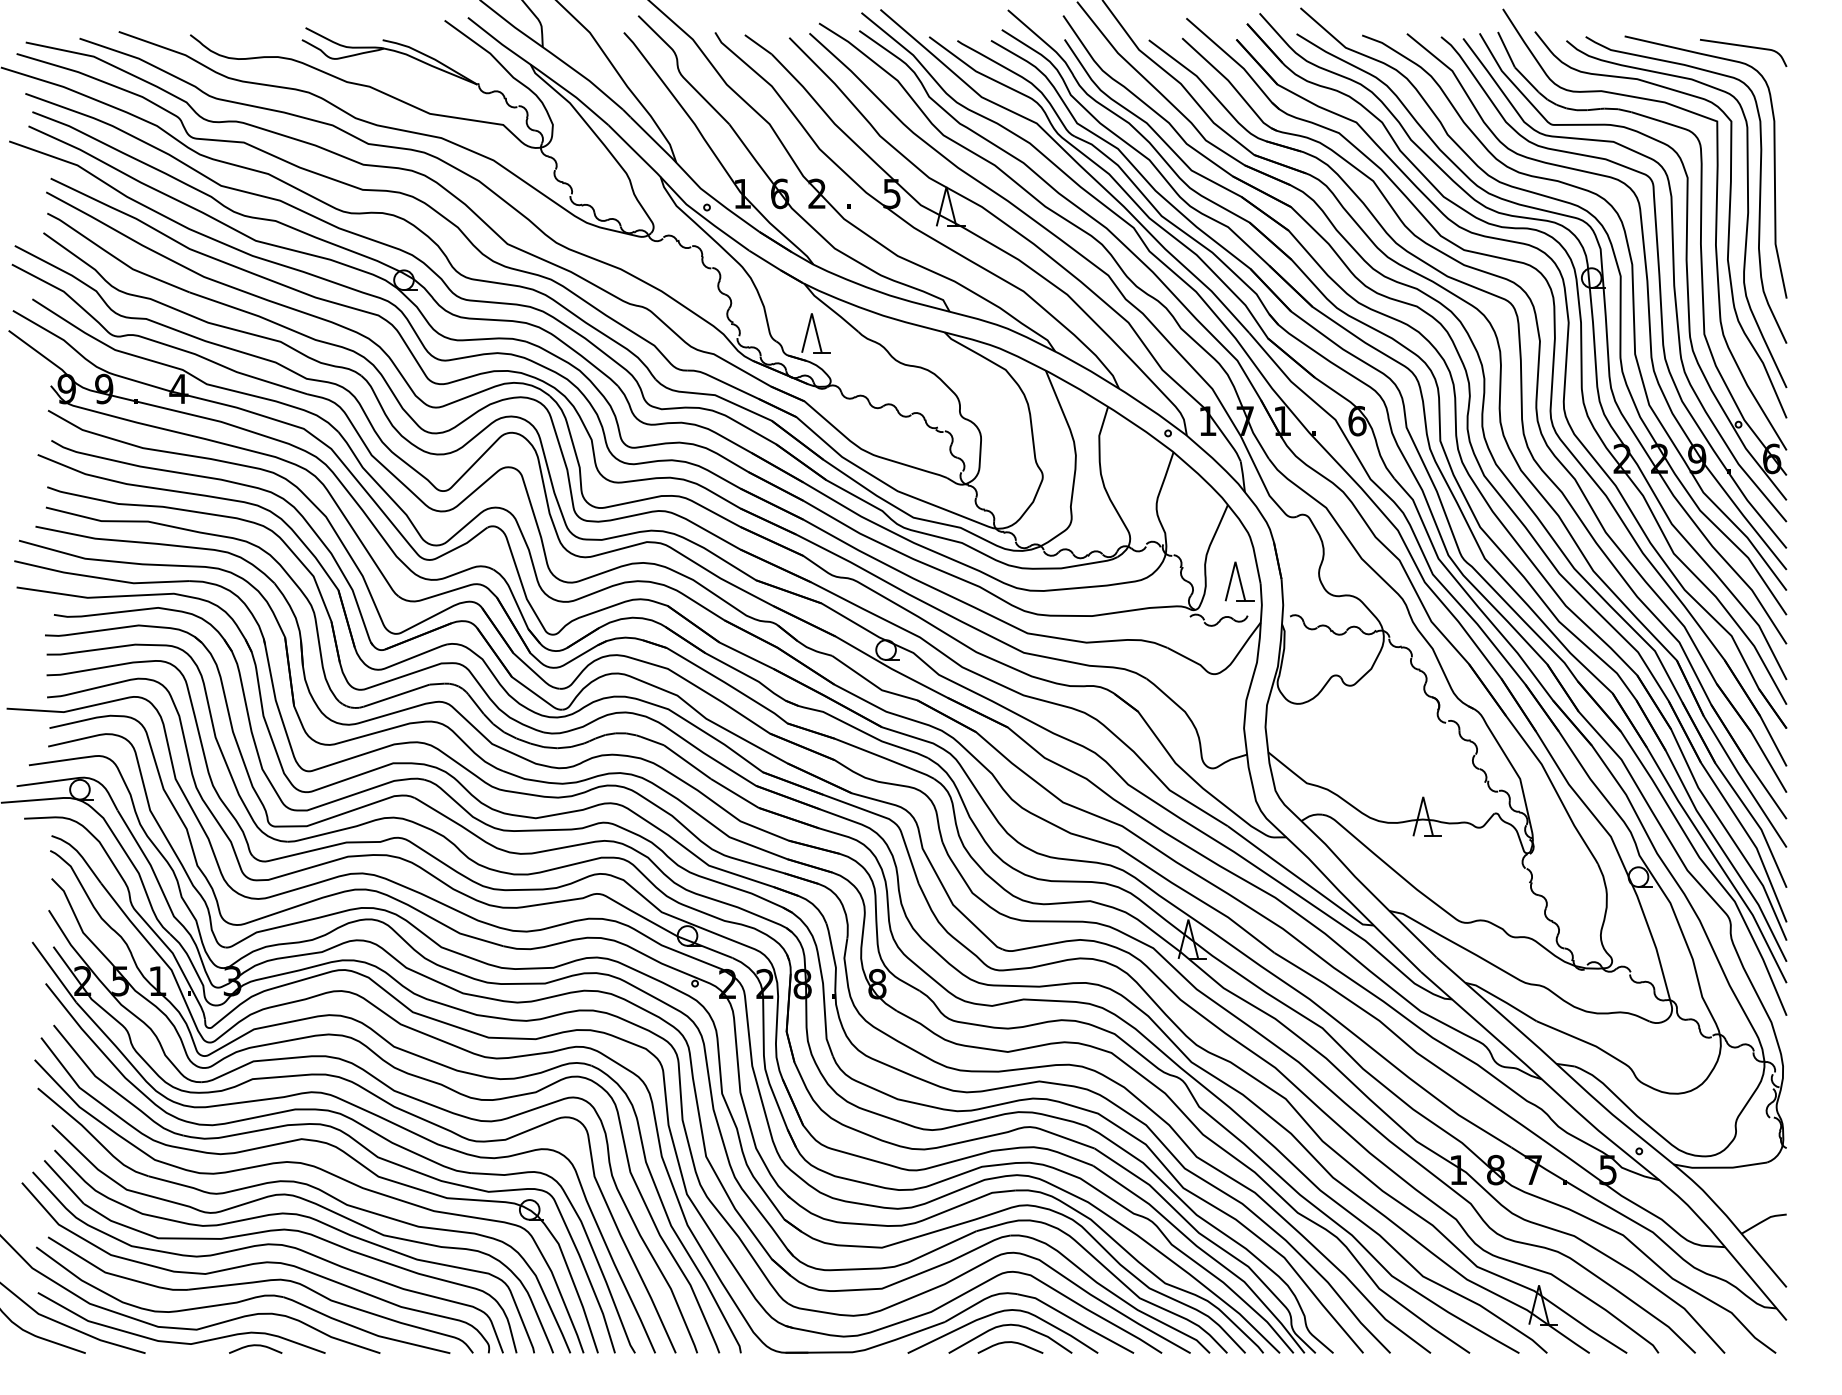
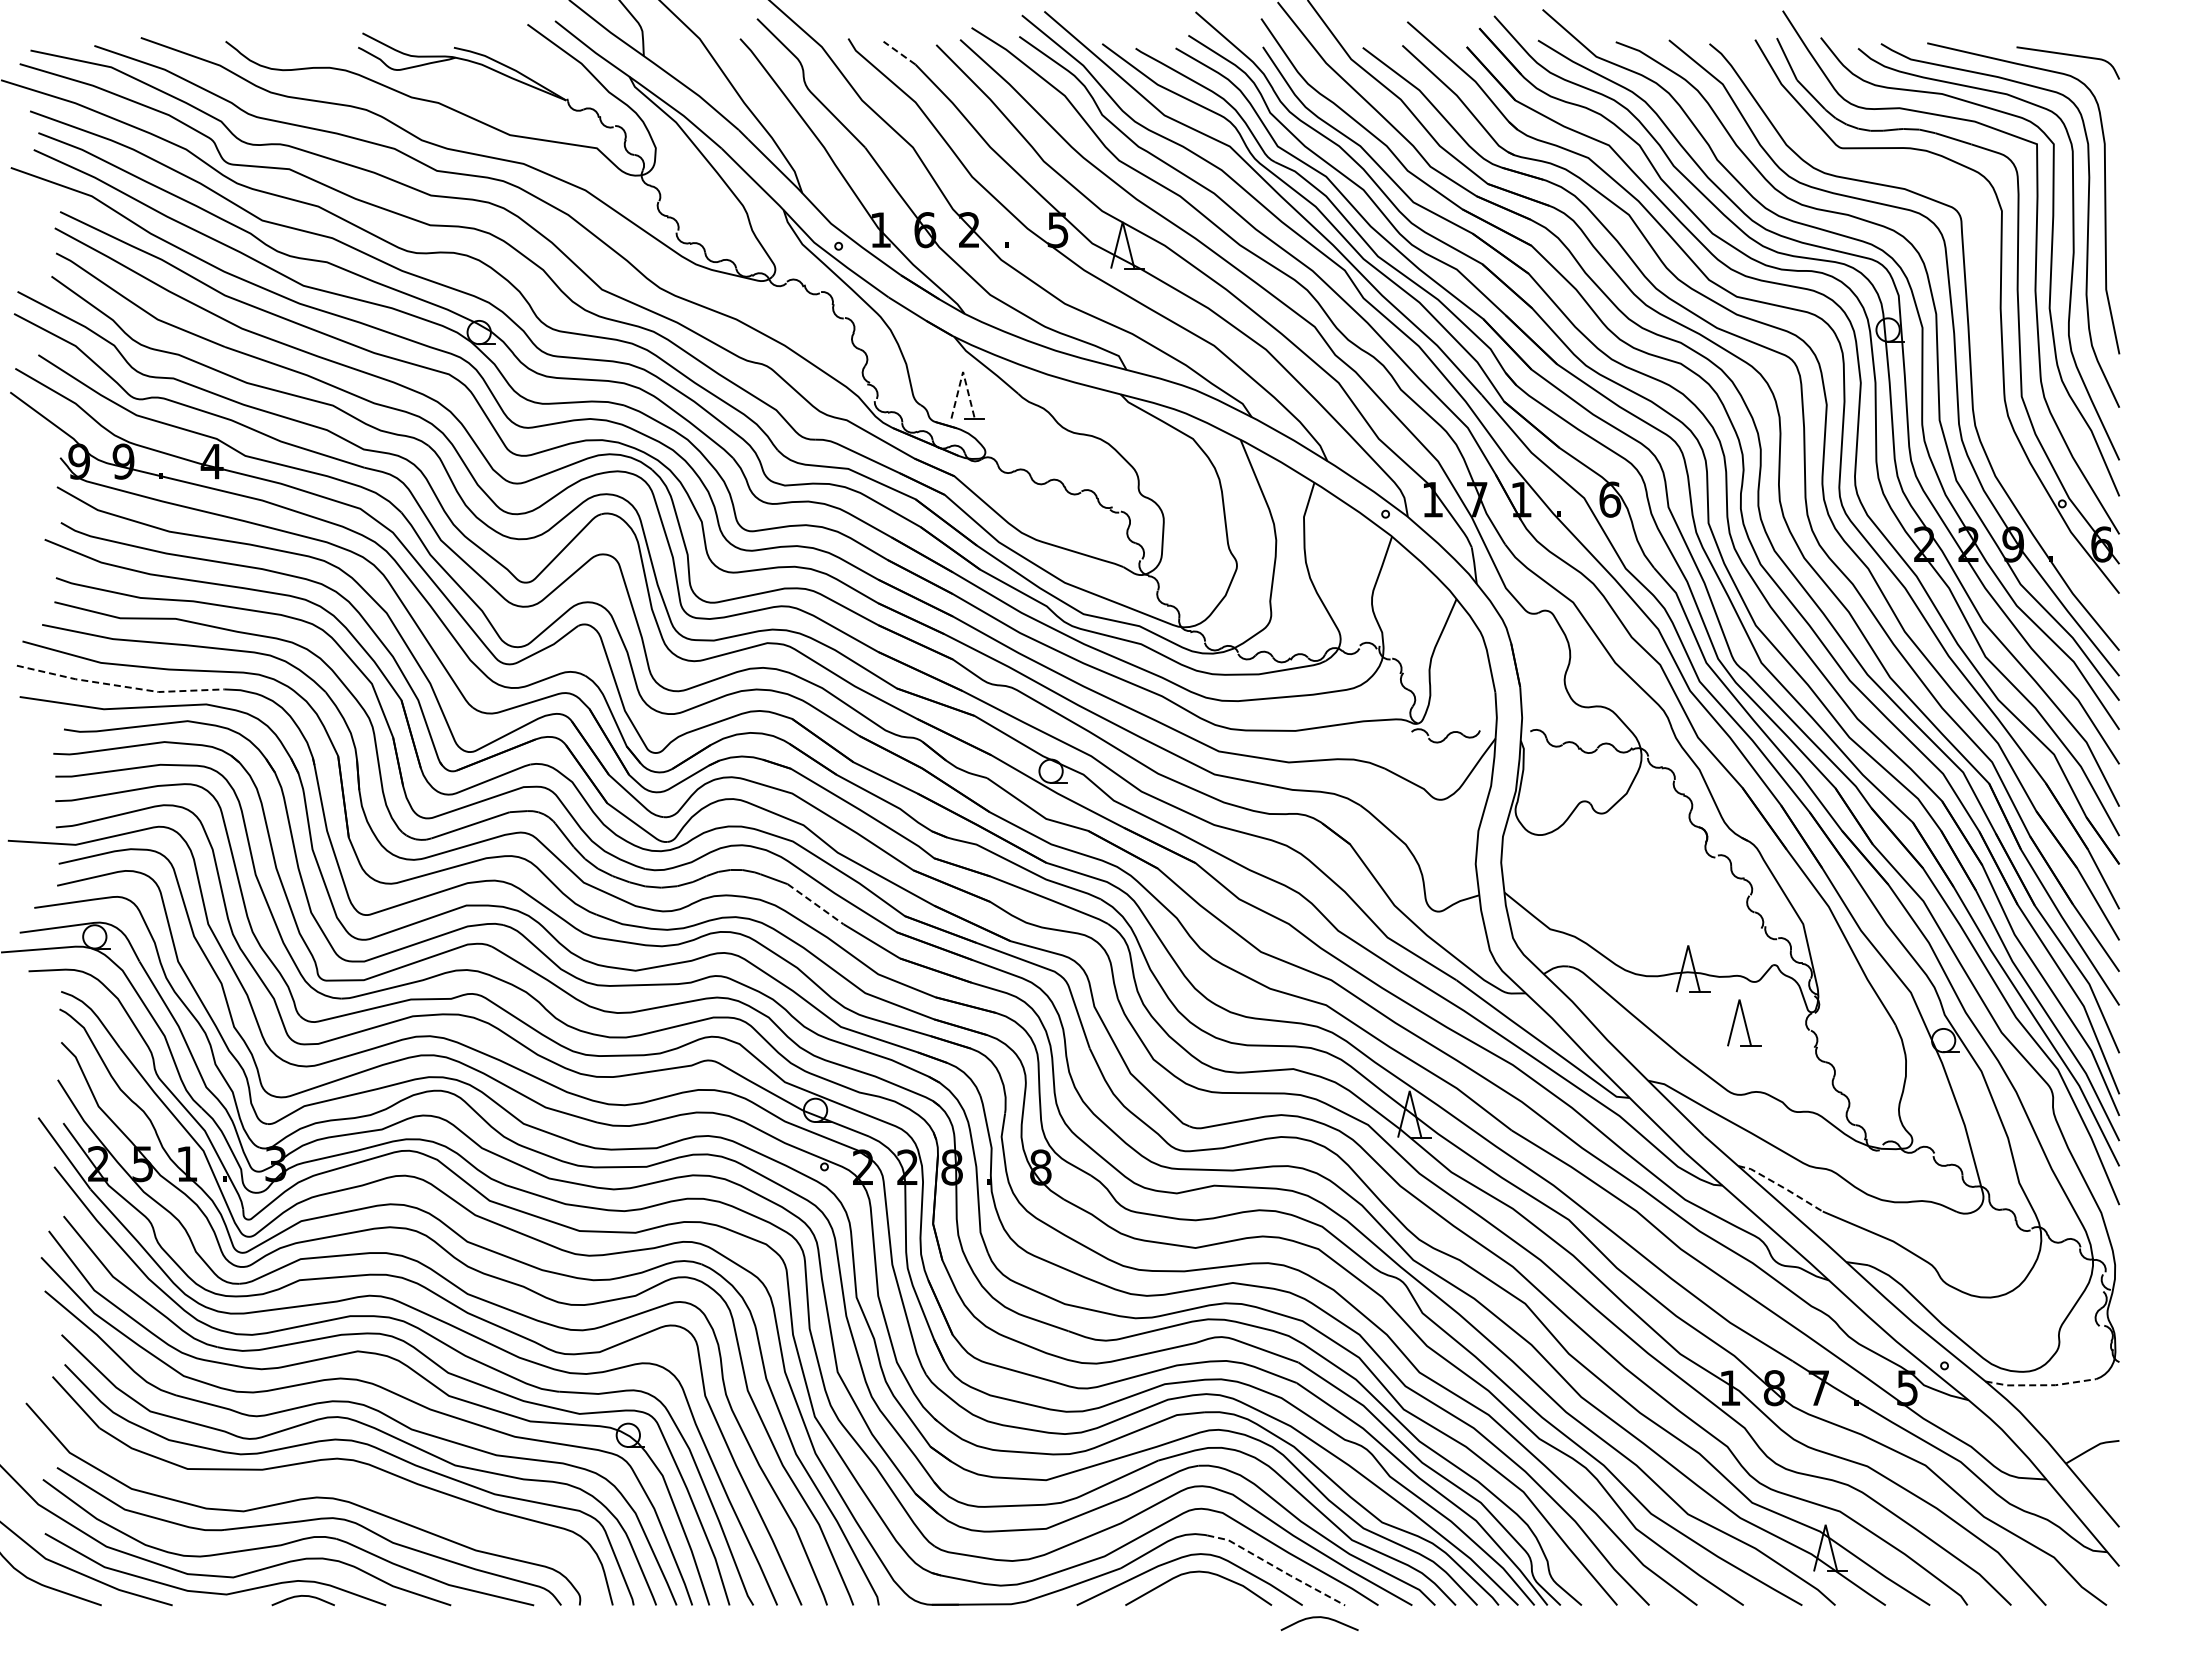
line: (758, 45) -> (899, 53), solid -> dashed
curve: (1672, 280) -> (1984, 332), removed
line: (812, 313) -> (963, 371), solid -> dashed
line: (101, 578) -> (120, 686), solid -> dashed
part: (1239, 581) -> (1744, 1022), moved
line: (687, 762) -> (815, 904), solid -> dashed
line: (1501, 1000) -> (1781, 1186), solid -> dashed
line: (1720, 1167) -> (2040, 1385), solid -> dashed
curve: (267, 1245) -> (317, 1477), removed
line: (1076, 1322) -> (1277, 1568), solid -> dashed
curve: (1009, 1343) -> (1318, 1618), moved

